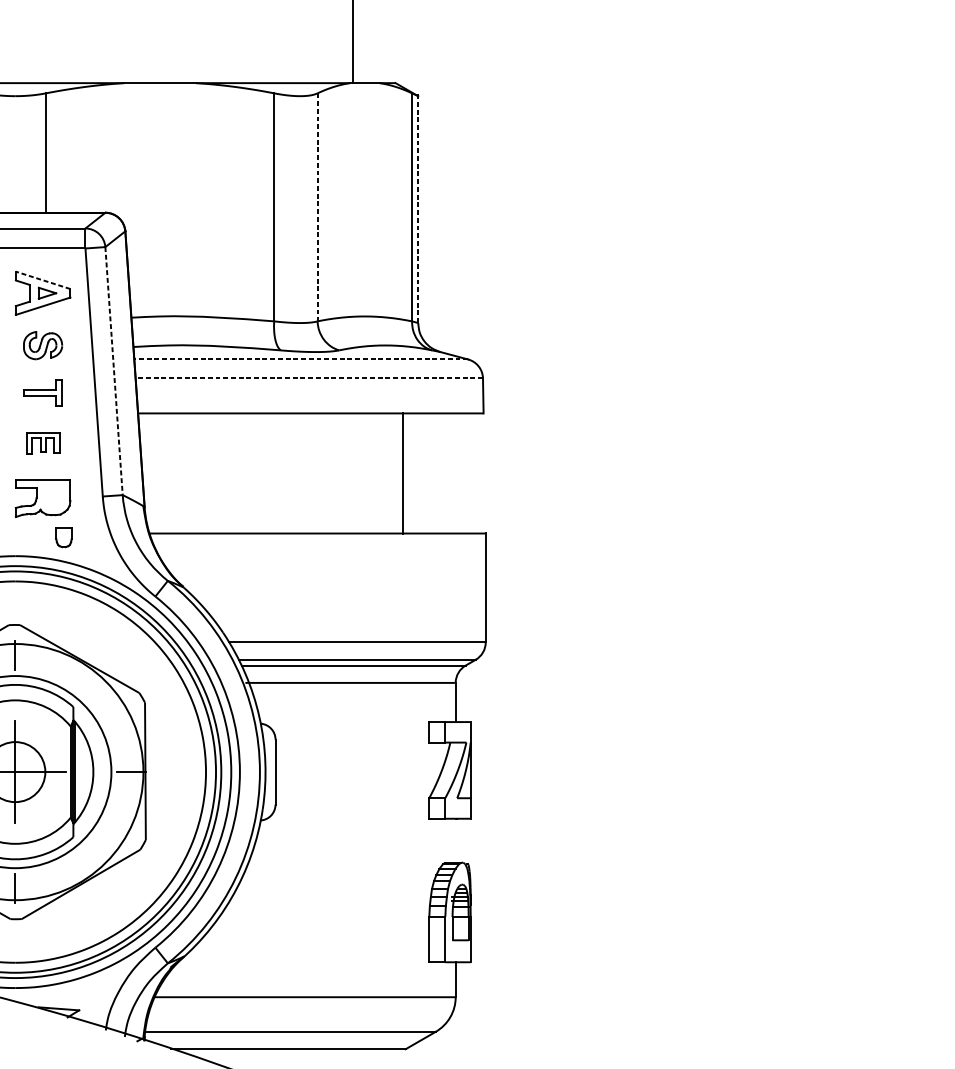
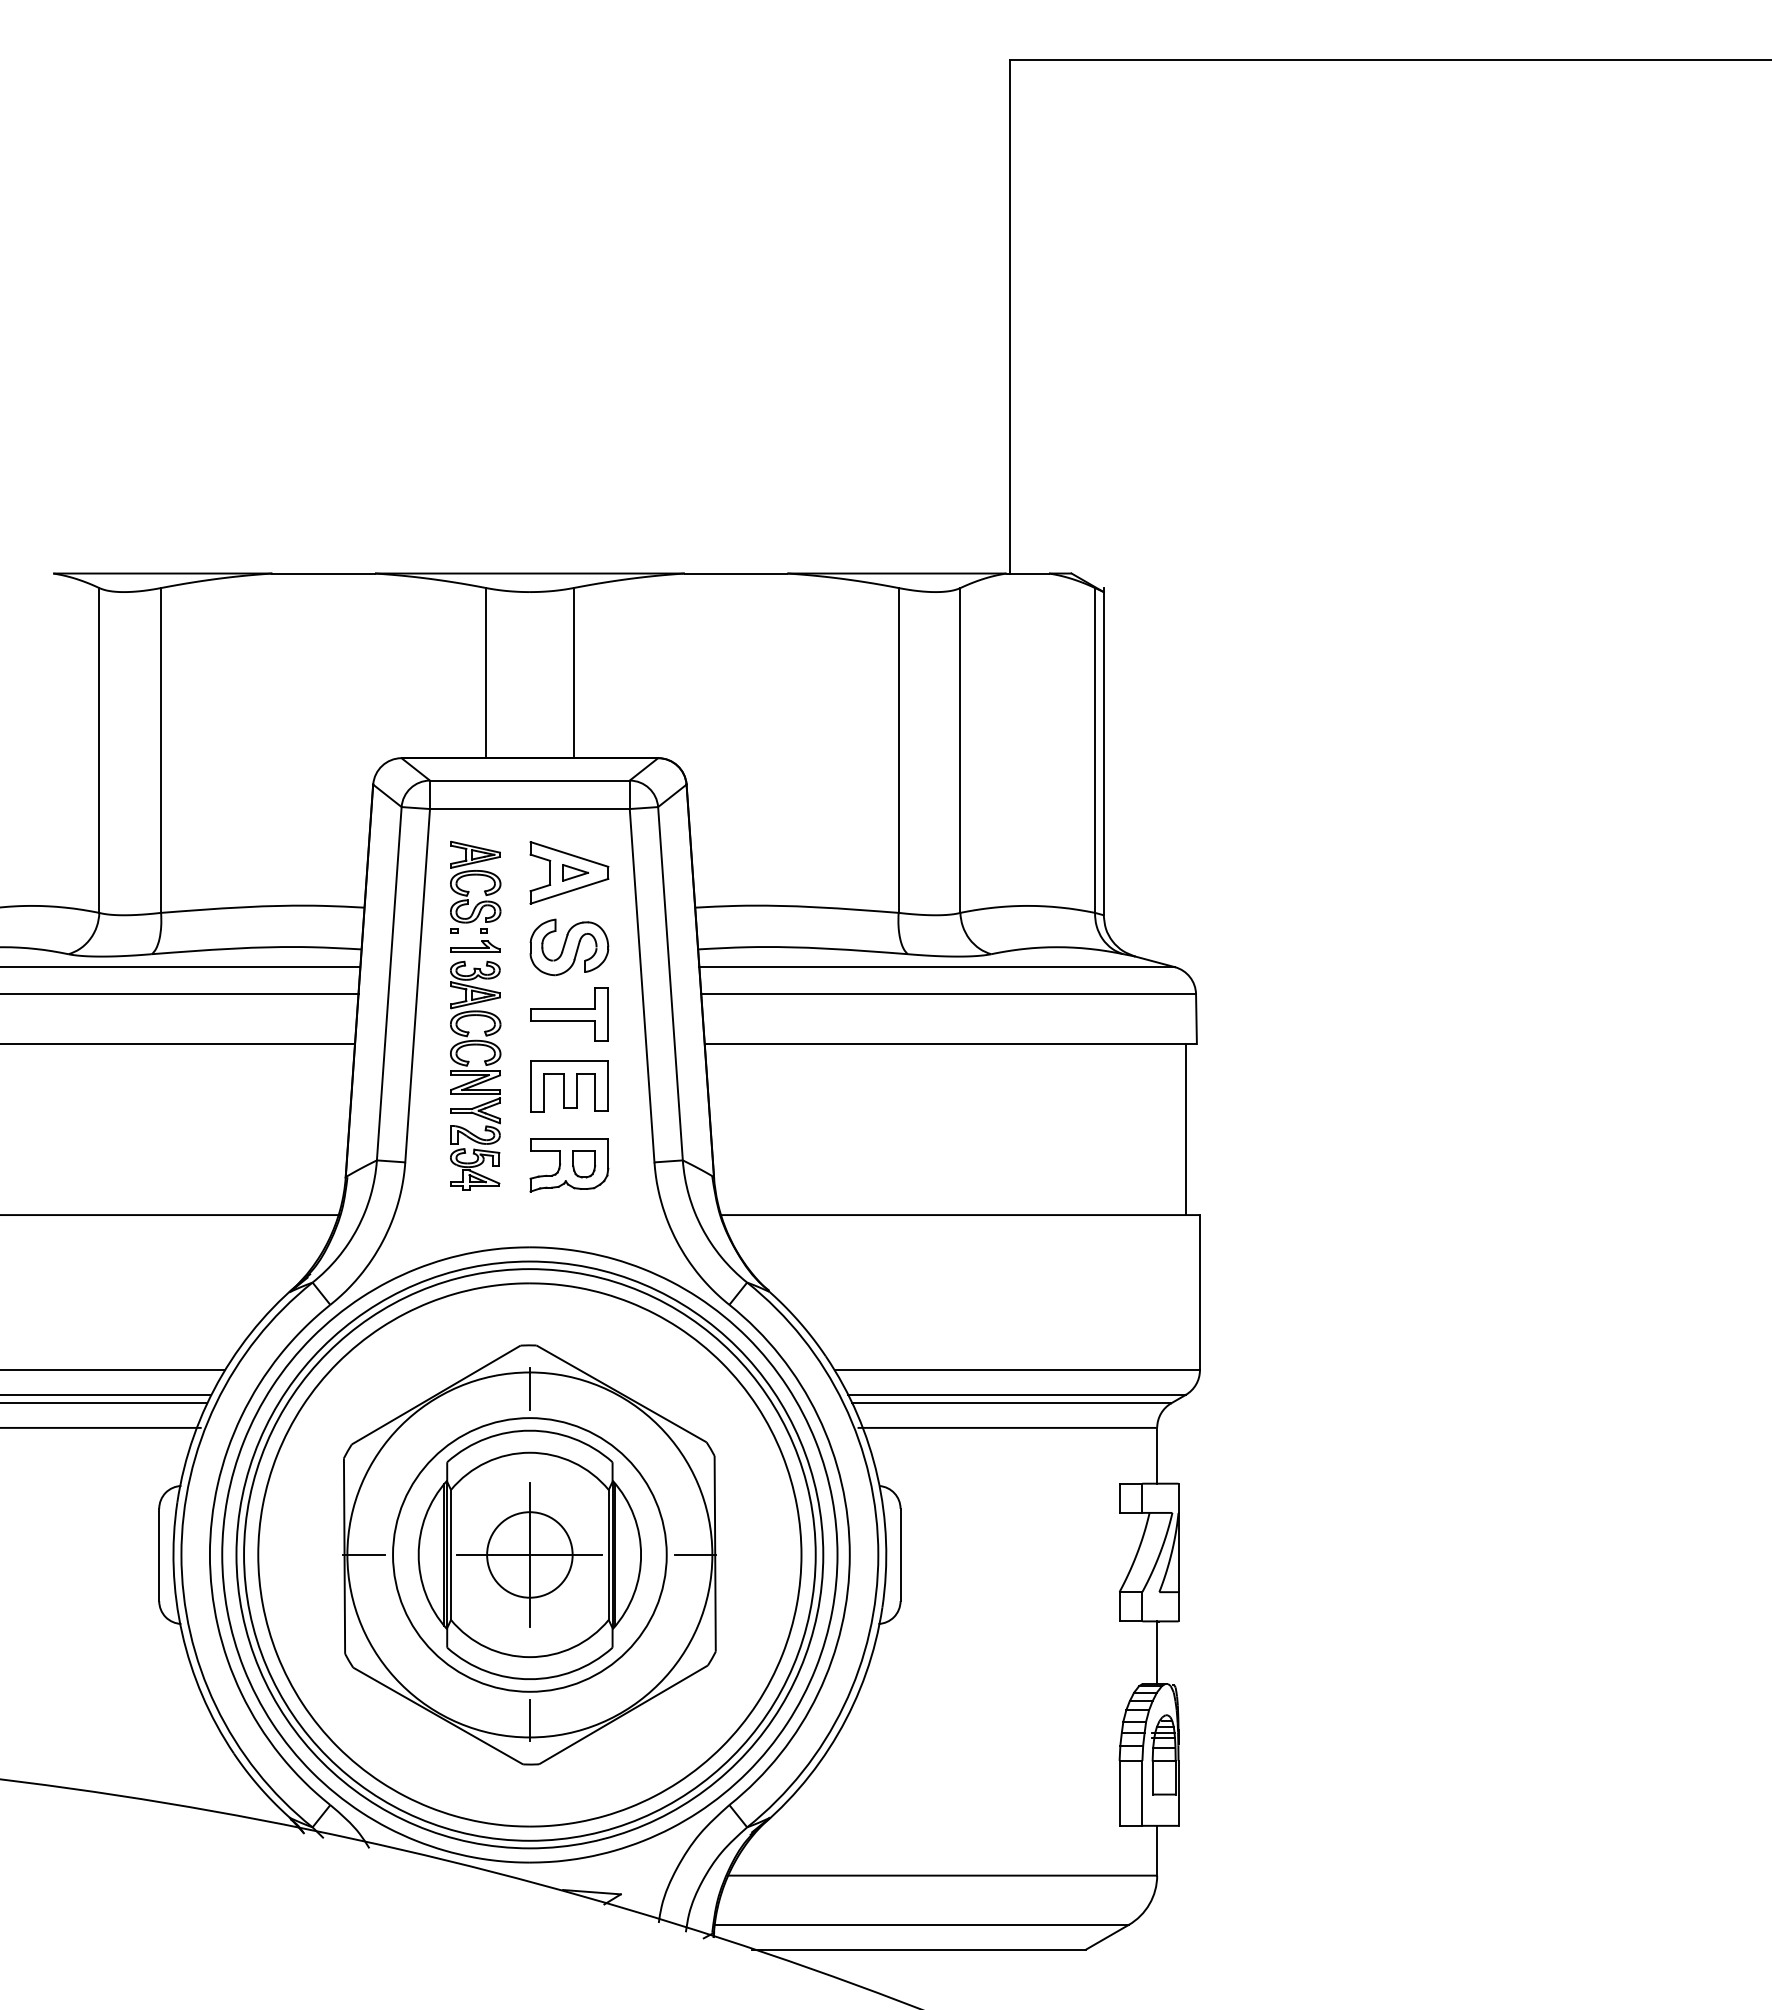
line: (317, 207) -> (960, 750), dashed -> solid
line: (418, 208) -> (1103, 751), dashed -> solid
line: (43, 280) -> (569, 854), dashed -> solid
part: (43, 345) -> (569, 947), size x1.43
line: (301, 359) -> (937, 967), dashed -> solid
line: (114, 371) -> (670, 984), dashed -> solid
line: (309, 378) -> (948, 994), dashed -> solid
part: (43, 392) -> (569, 1014), size x1.43
part: (43, 443) -> (569, 1086), size x1.67
line: (402, 473) -> (1185, 1129), moved
part: (64, 538) -> (584, 1164), moved
line: (455, 840) -> (1157, 1652), added

